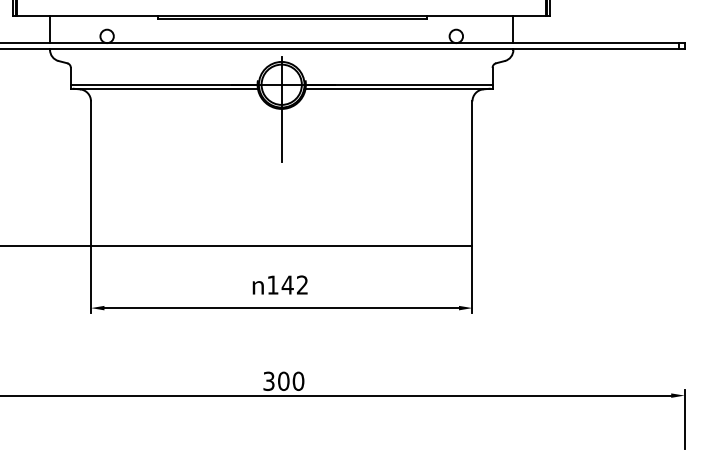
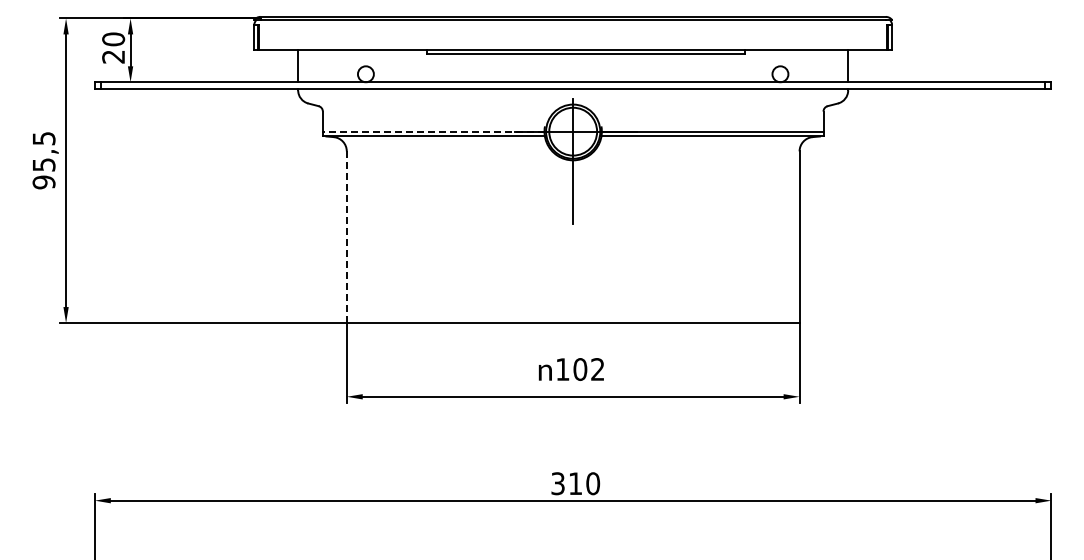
line: (164, 84) -> (433, 131), solid -> dashed
line: (90, 173) -> (346, 237), solid -> dashed
text: (287, 285) -> (580, 369), 142 -> 102
text: (283, 381) -> (575, 483), 300 -> 310

